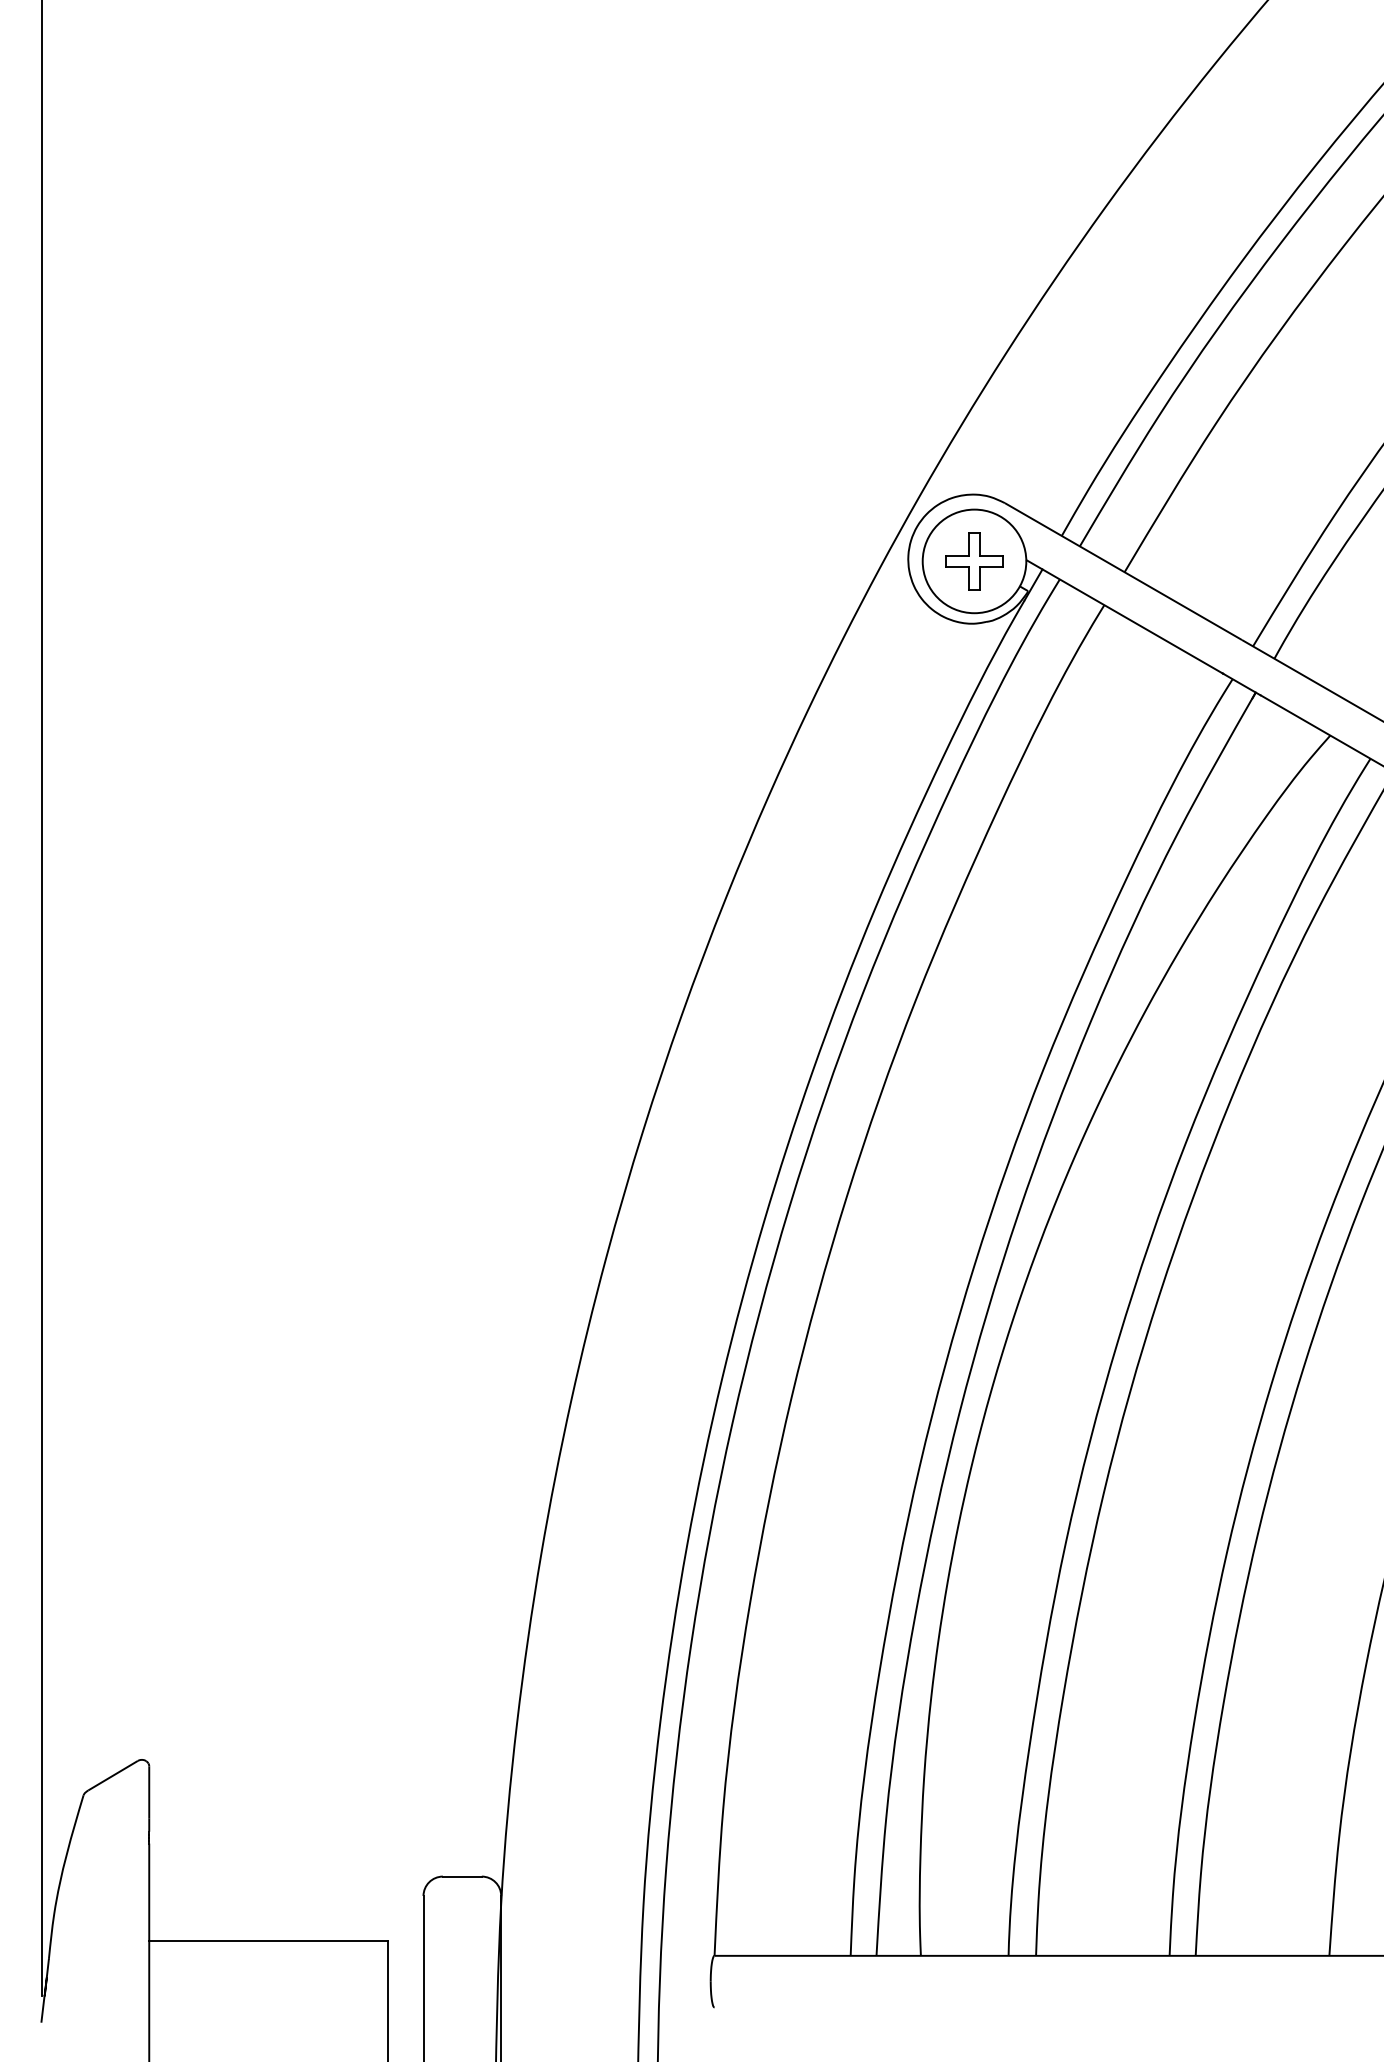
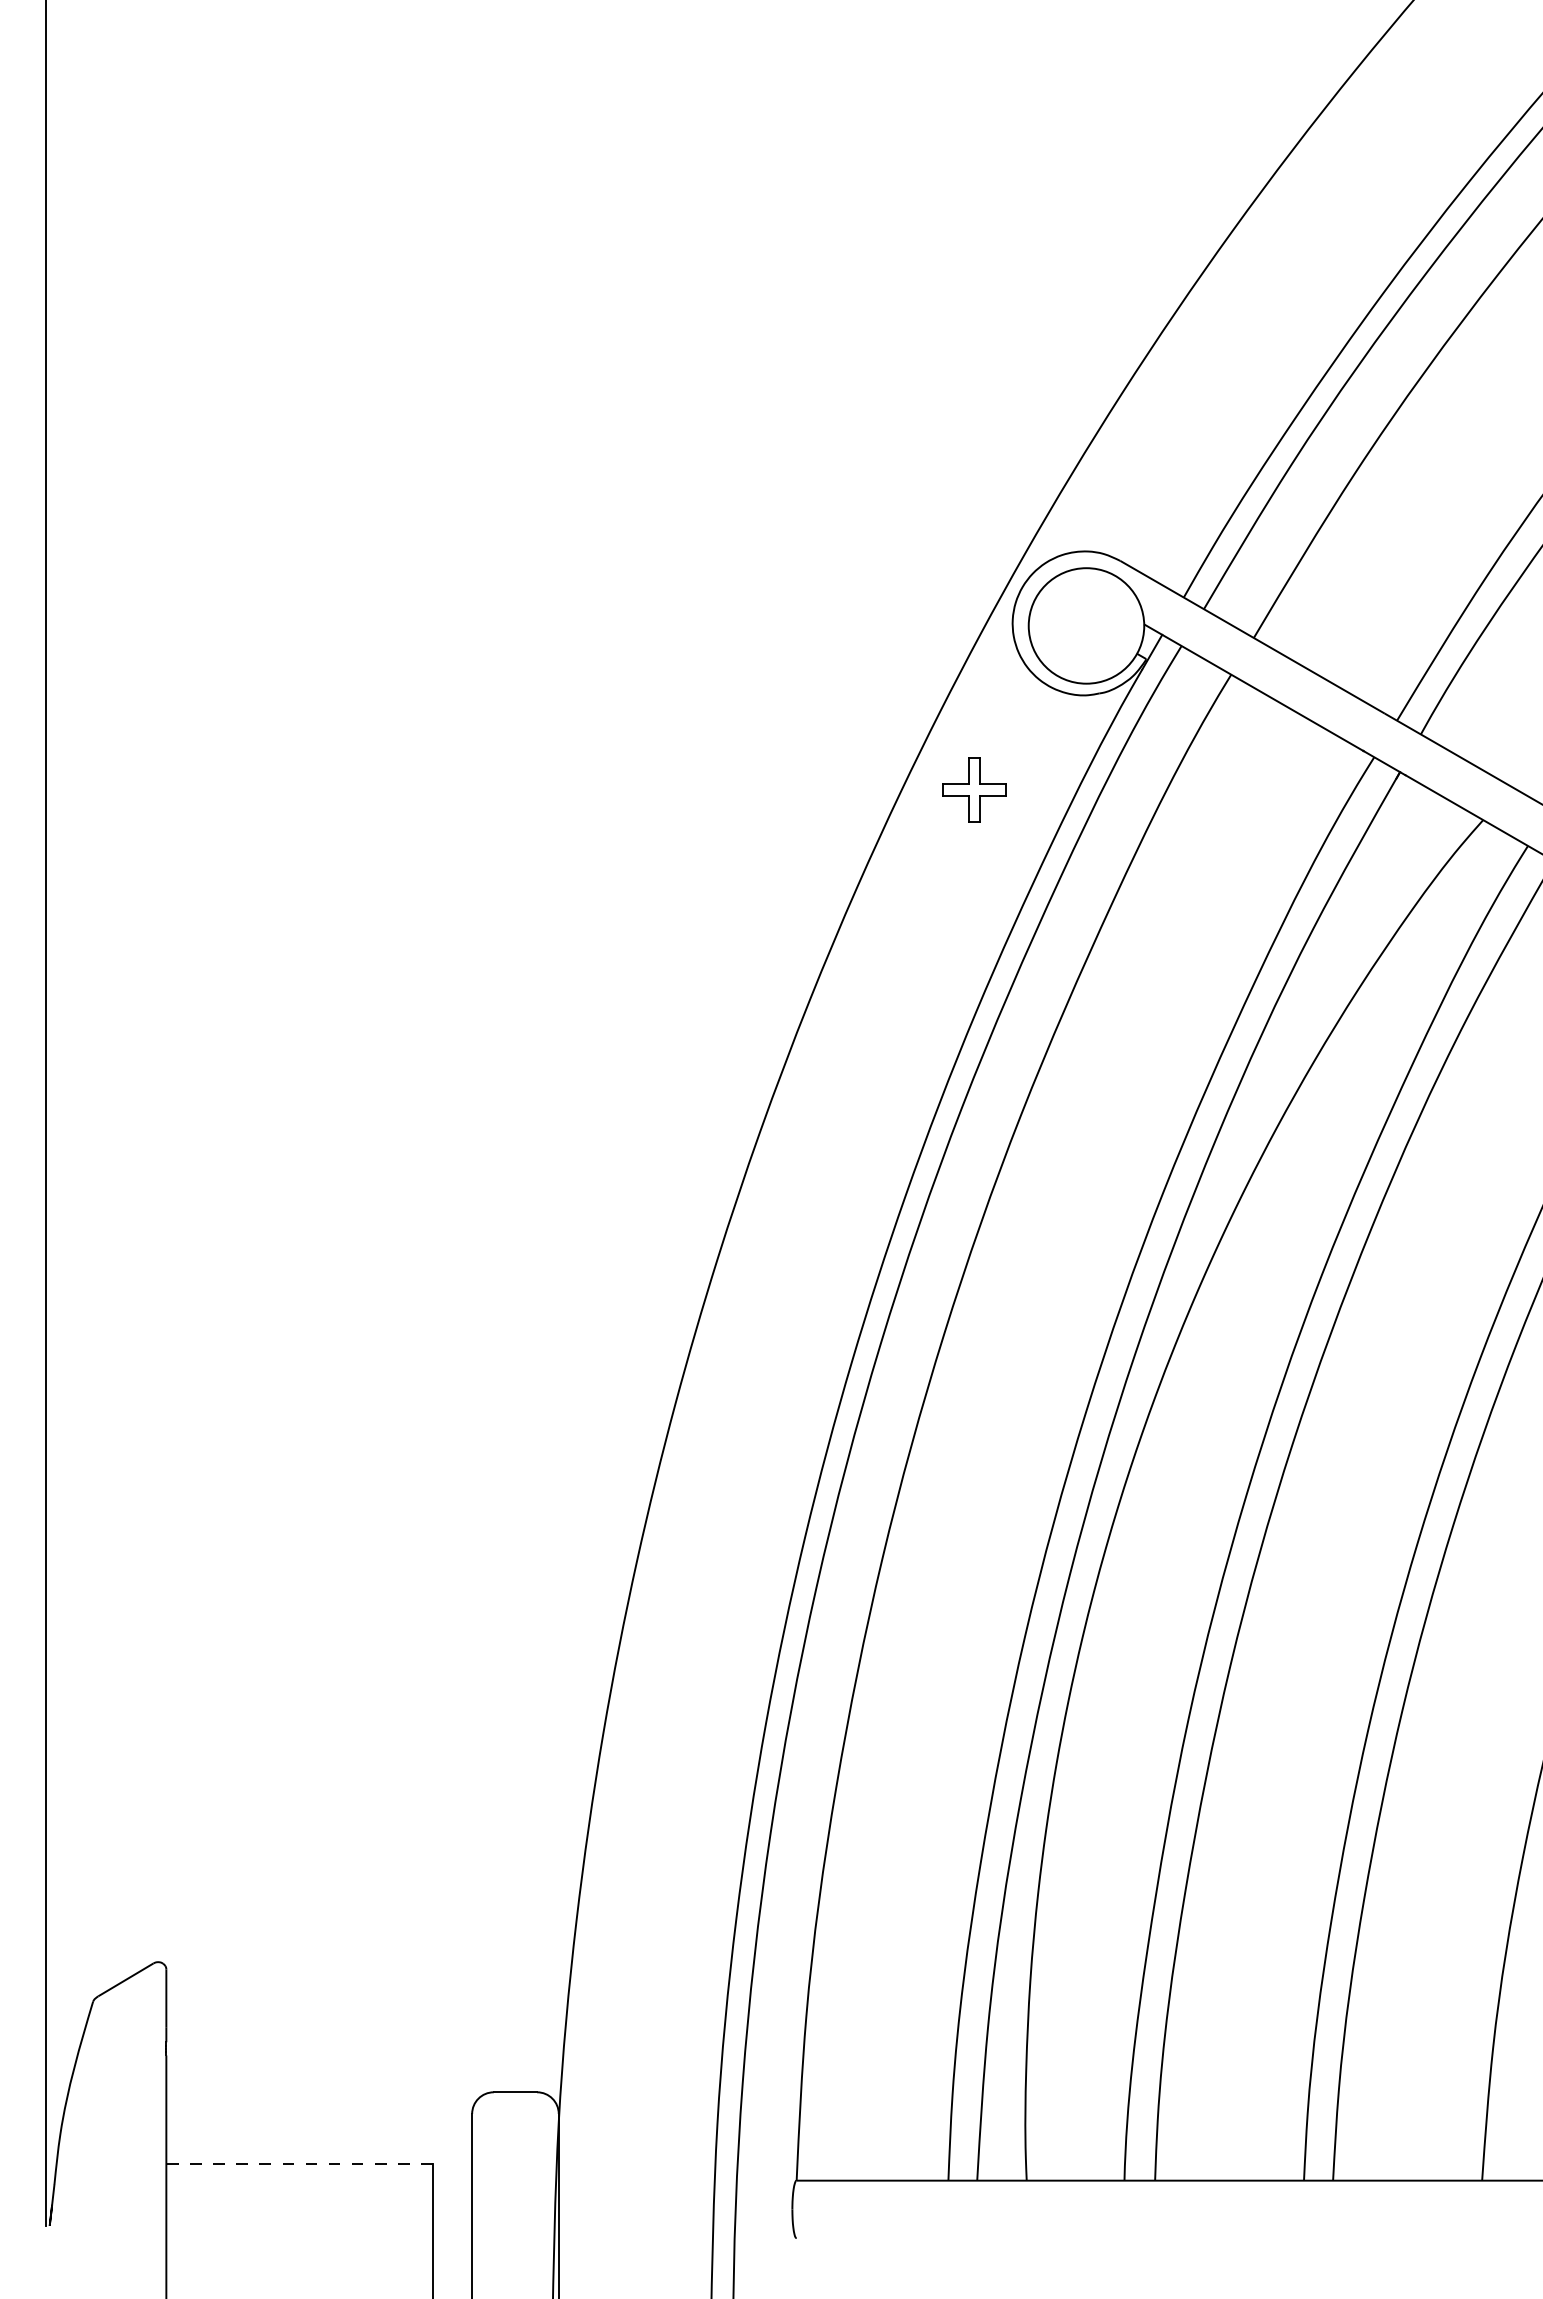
part: (974, 561) -> (974, 789), moved
line: (268, 1941) -> (299, 2164), solid -> dashed
line: (42, 2008) -> (47, 2239), removed

